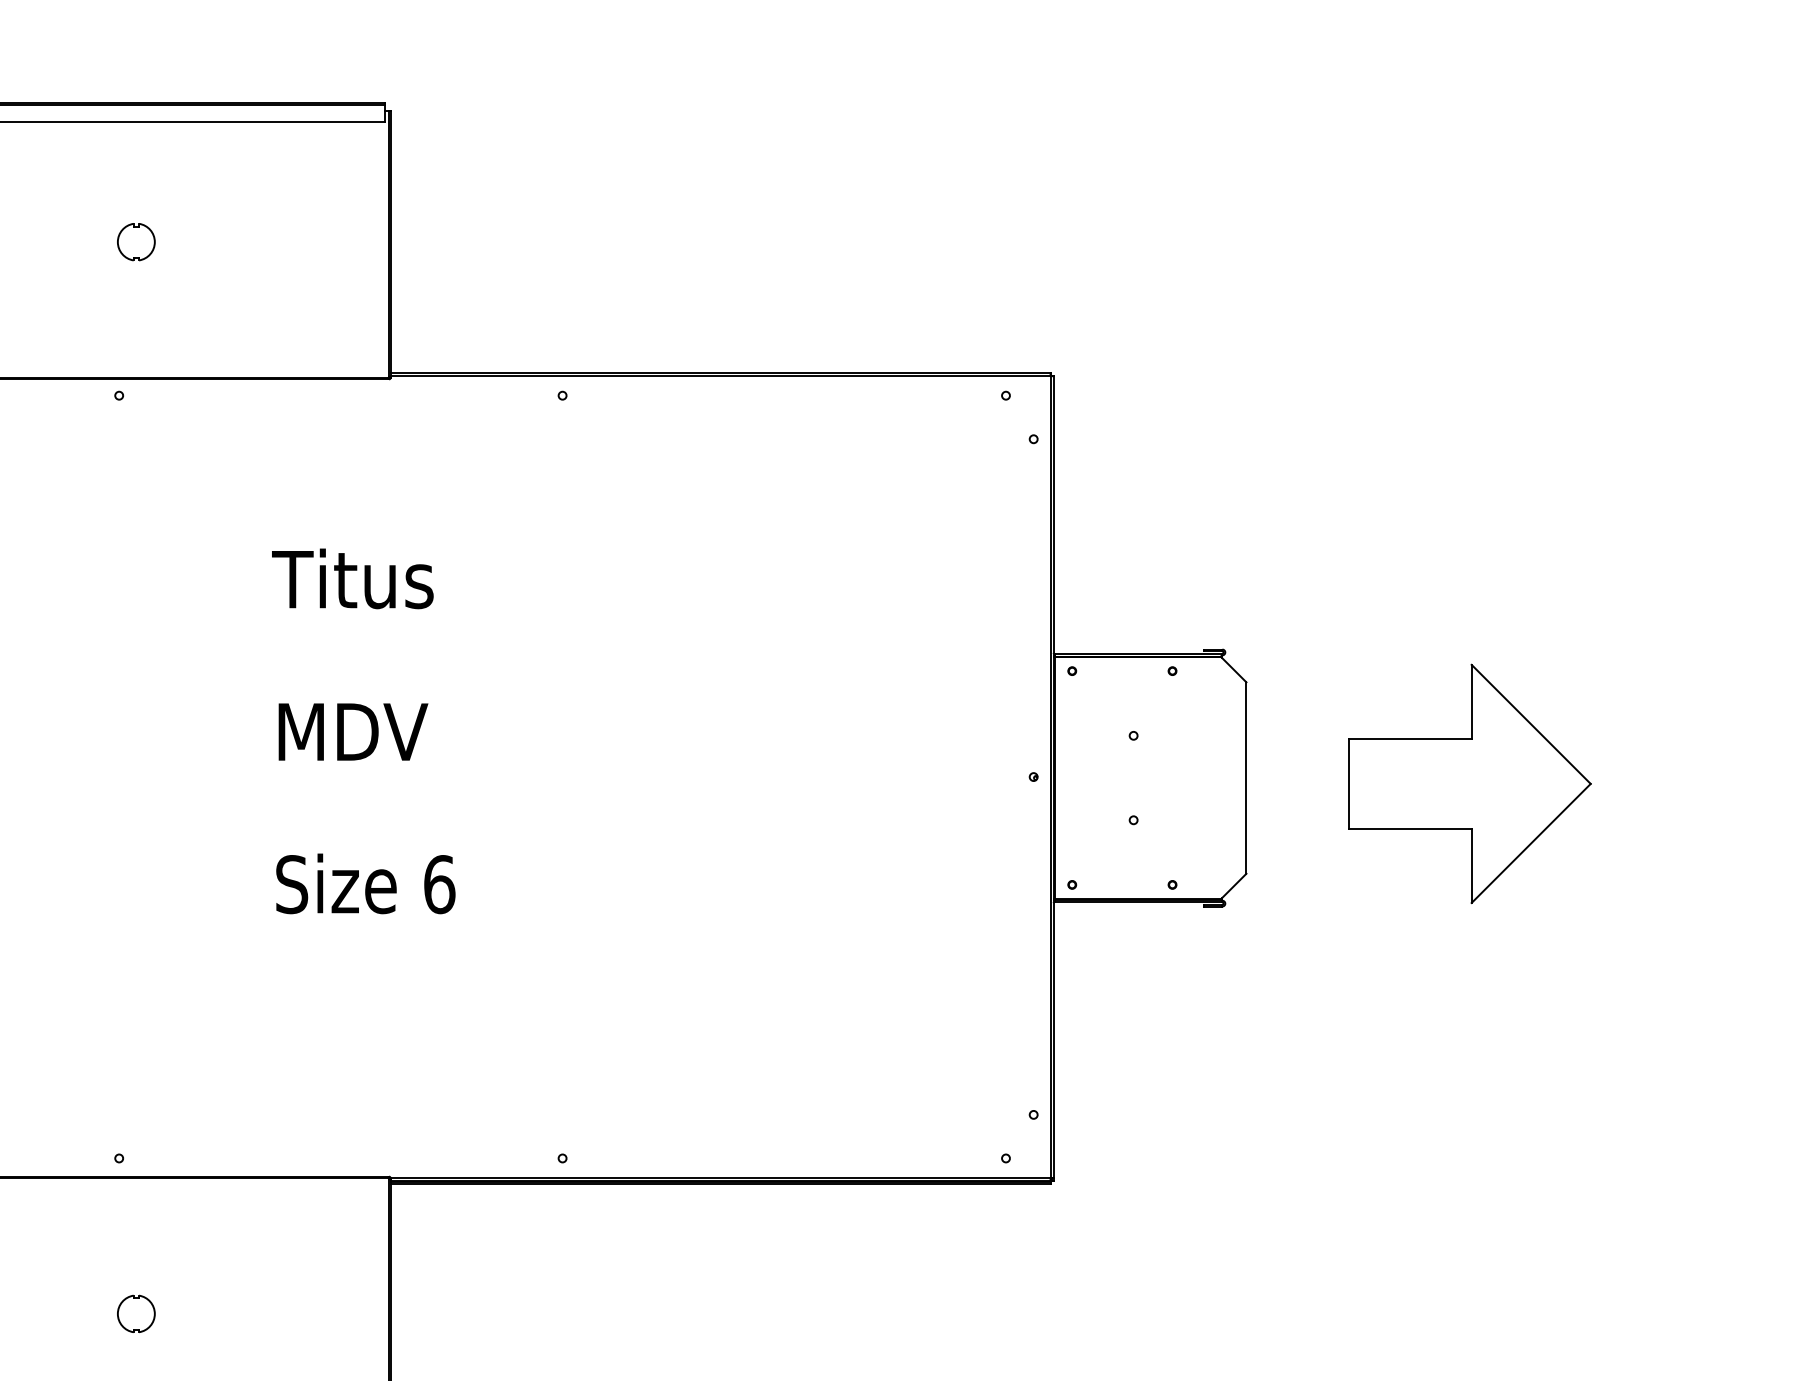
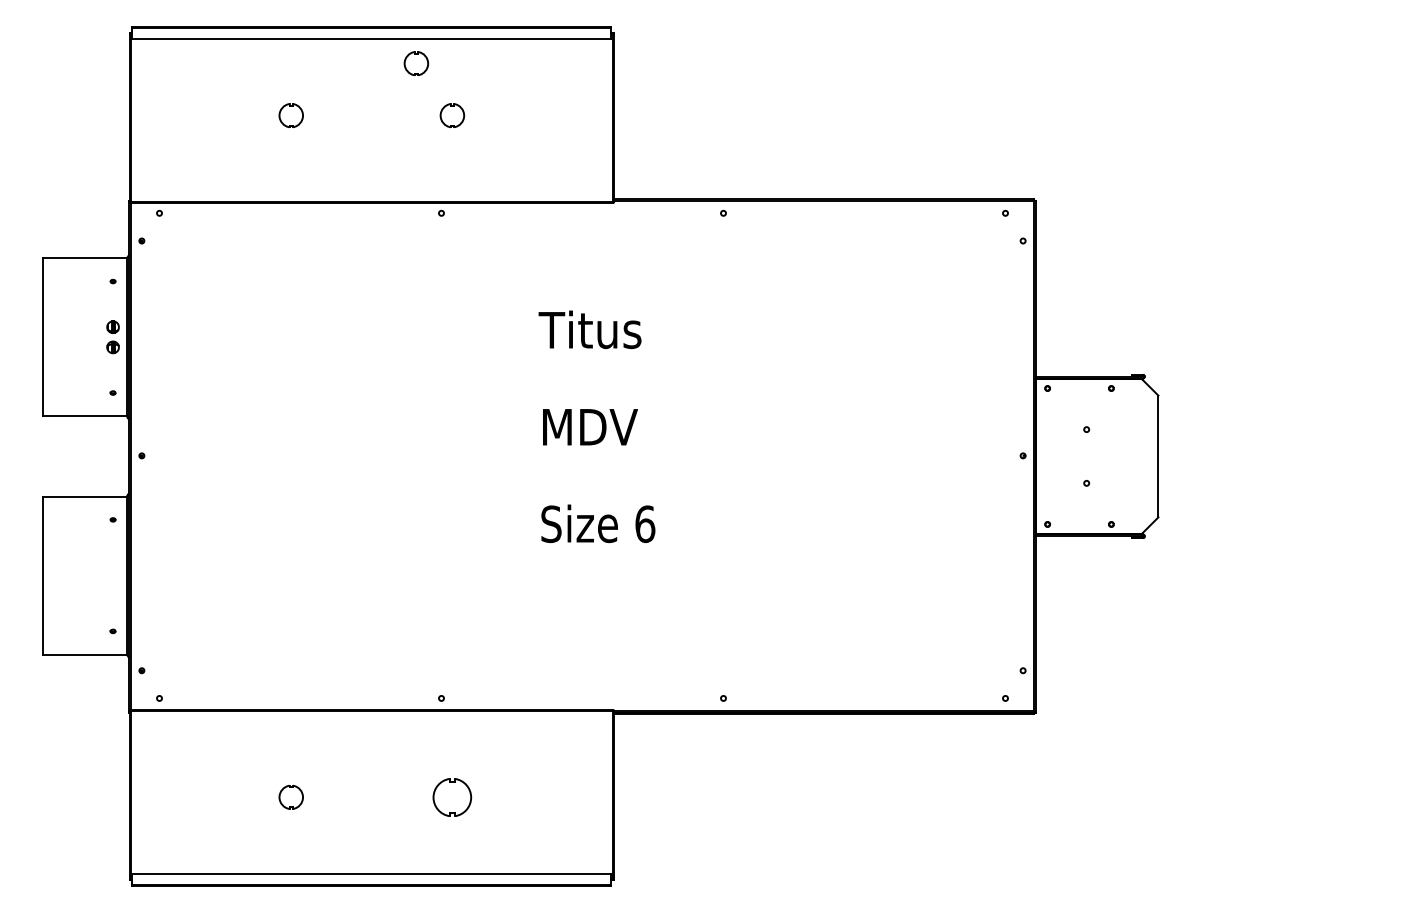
part: (79, 160) -> (416, 63), added
part: (1469, 782) -> (1300, 459), removed
part: (136, 1312) -> (452, 796), size x1.6

